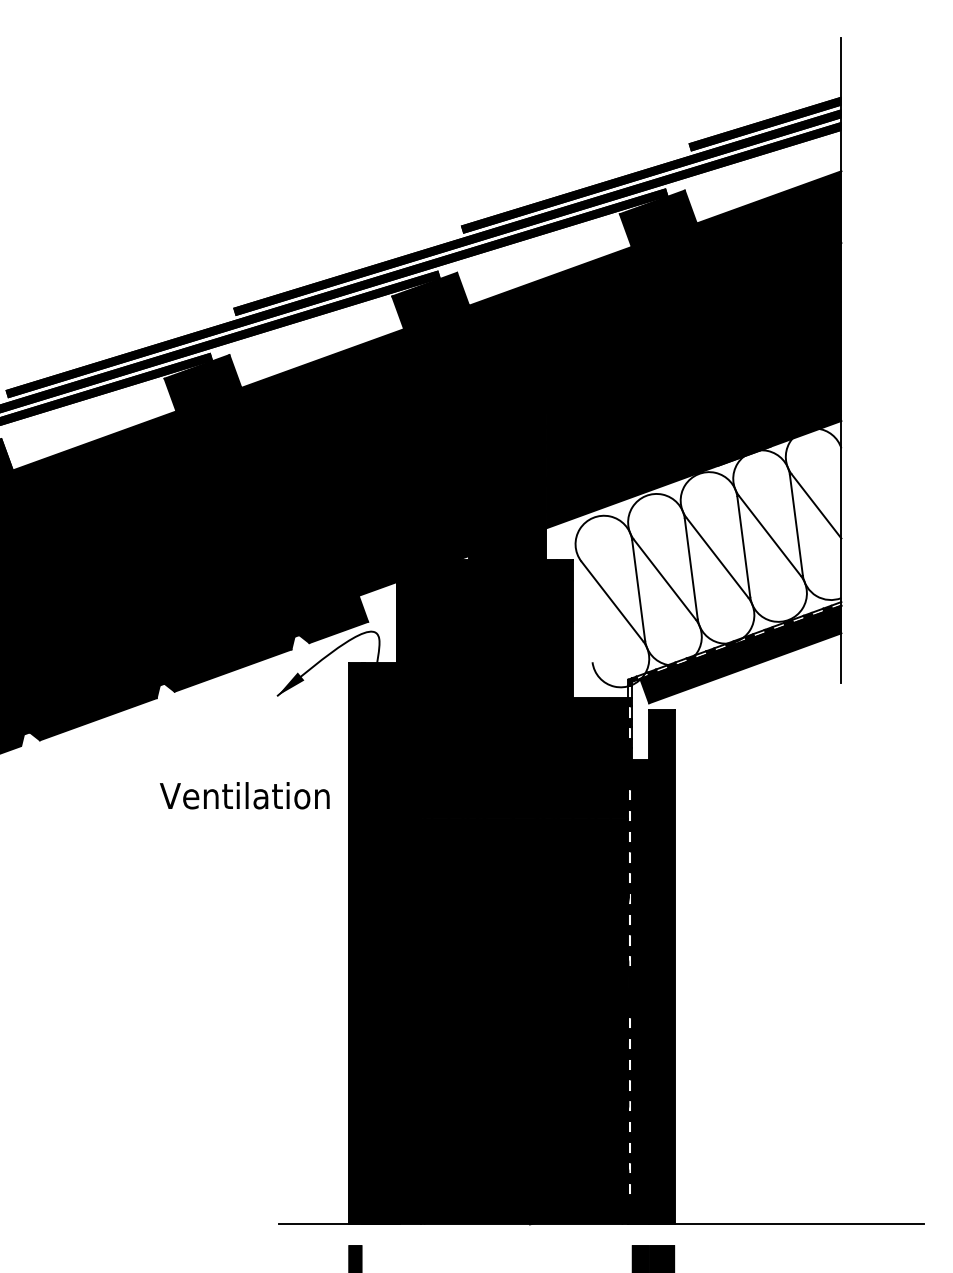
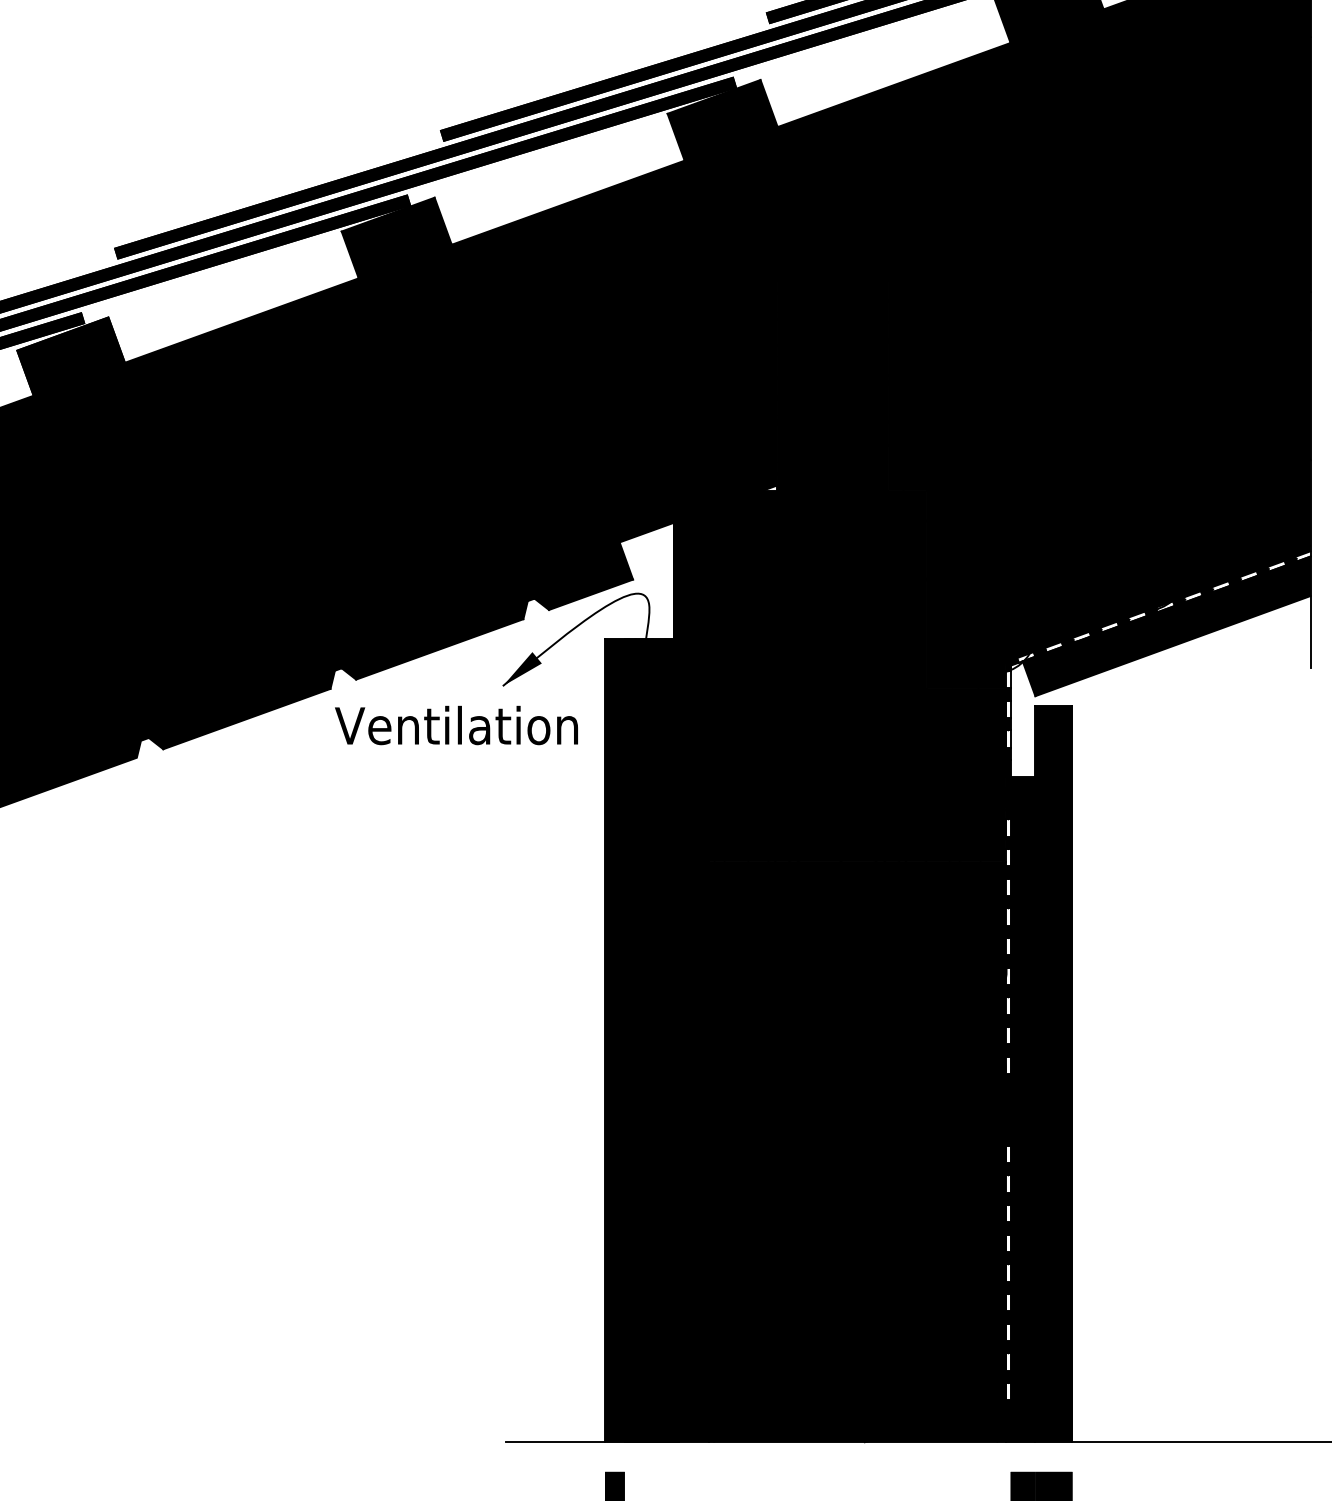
fill: (693, 558) -> (1098, 488), added
text: (244, 795) -> (456, 725), moved

